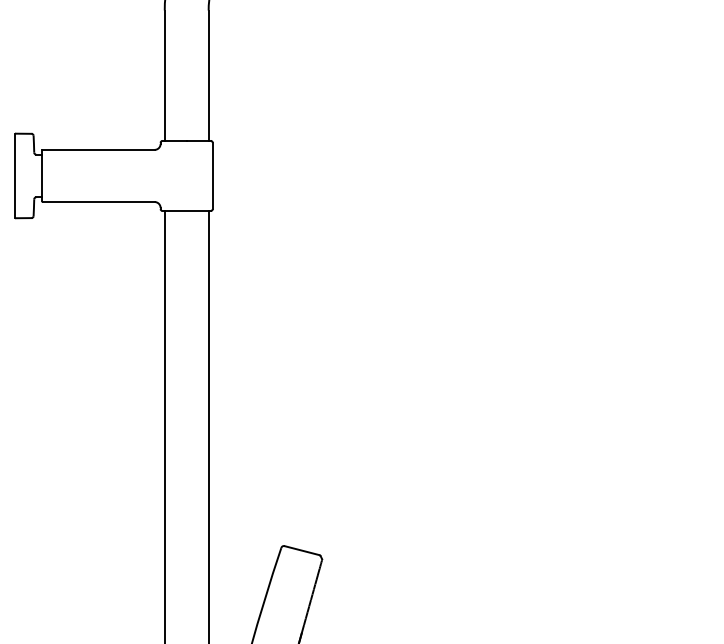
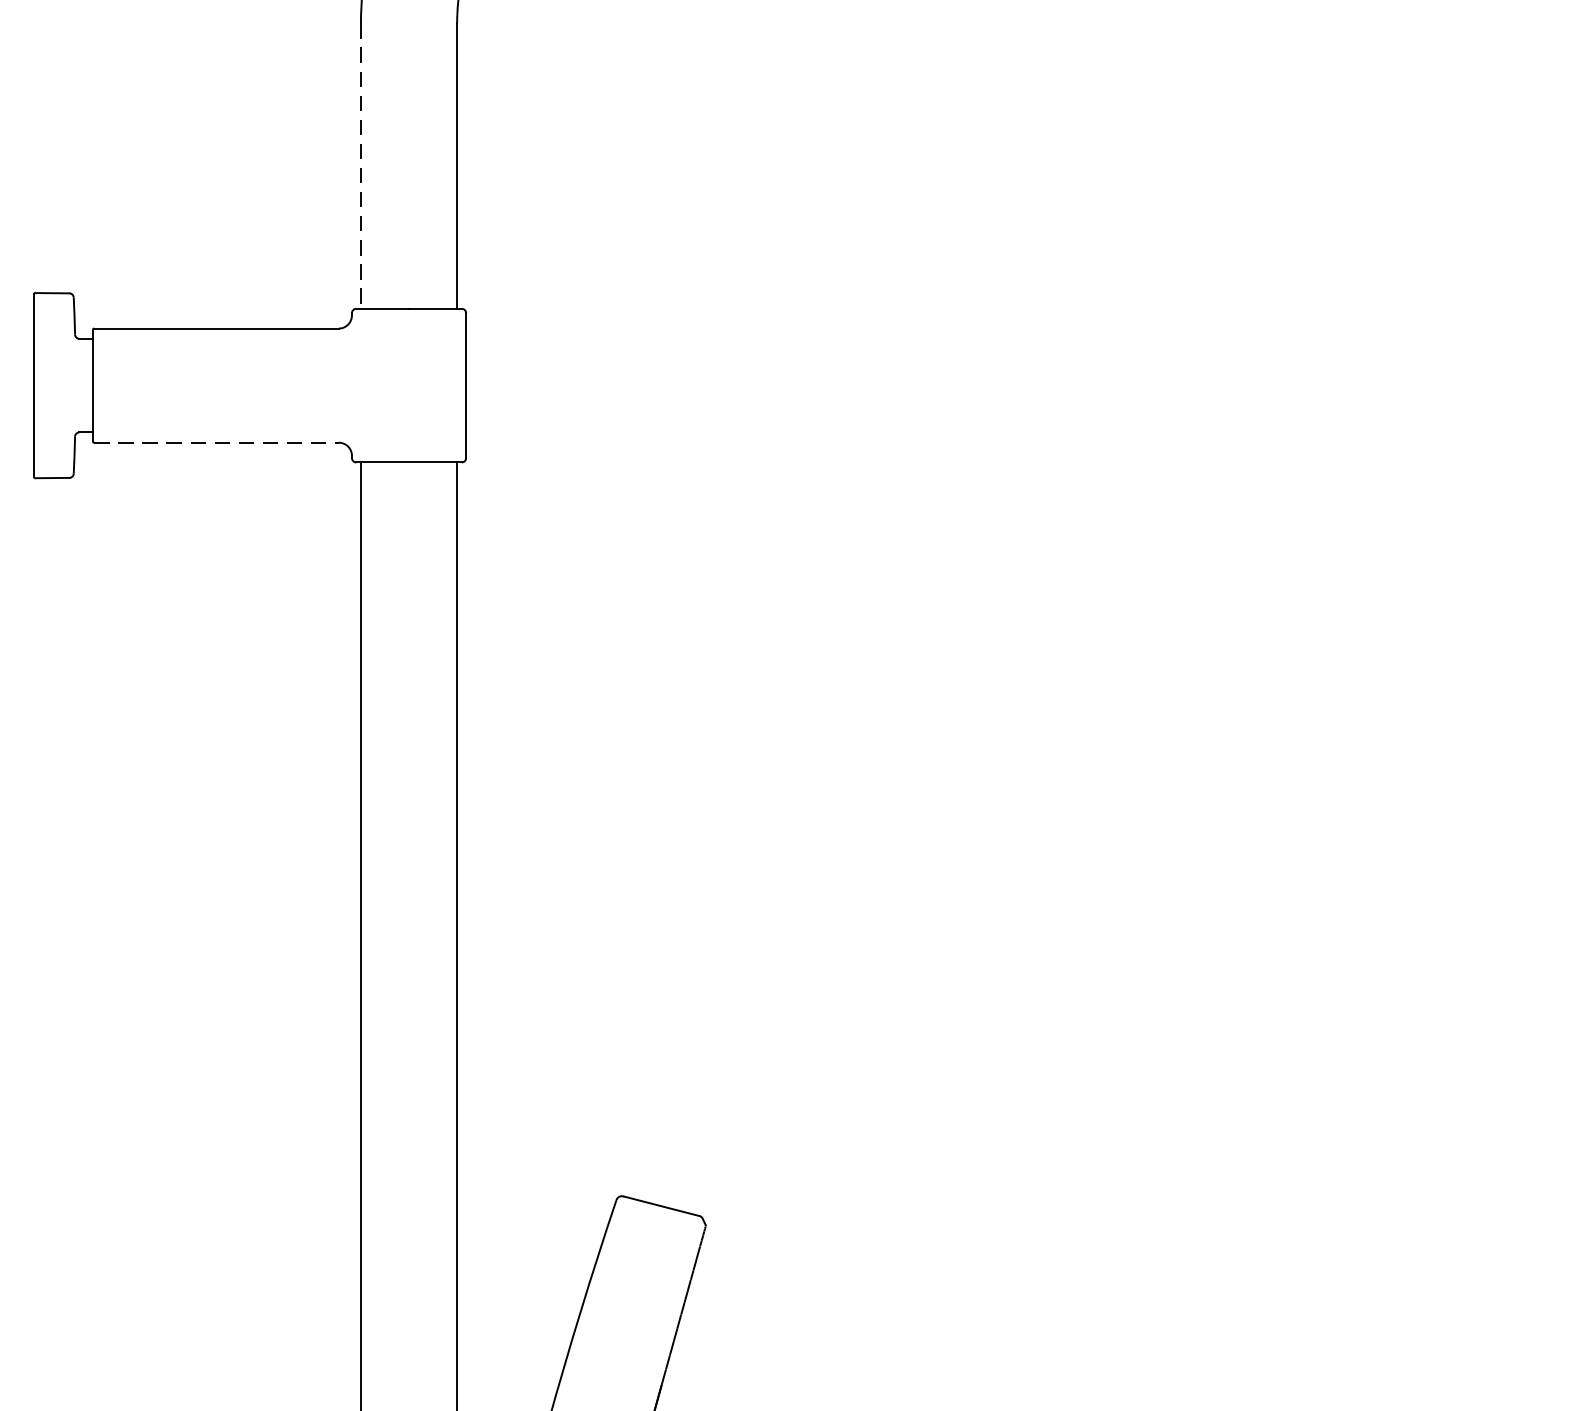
line: (164, 76) -> (360, 167), solid -> dashed
line: (98, 202) -> (215, 443), solid -> dashed

